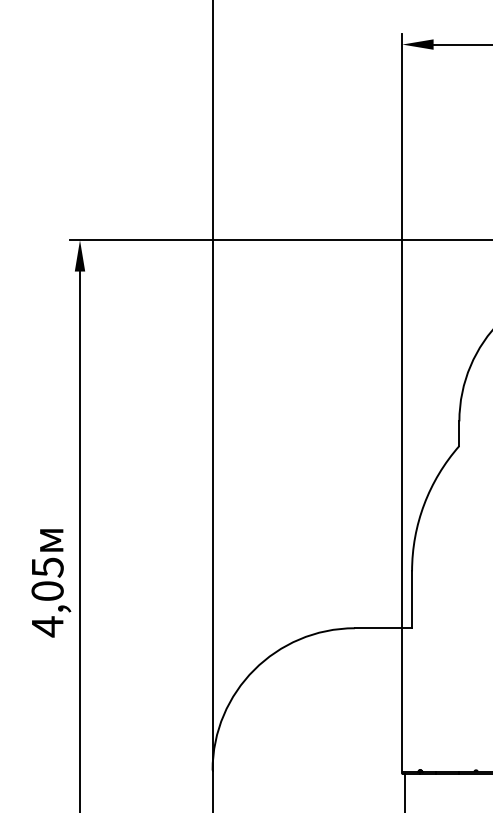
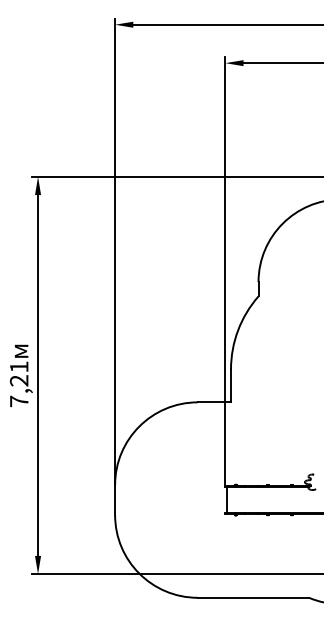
text: (48, 597) -> (19, 384), 4,05 -> 7,21

